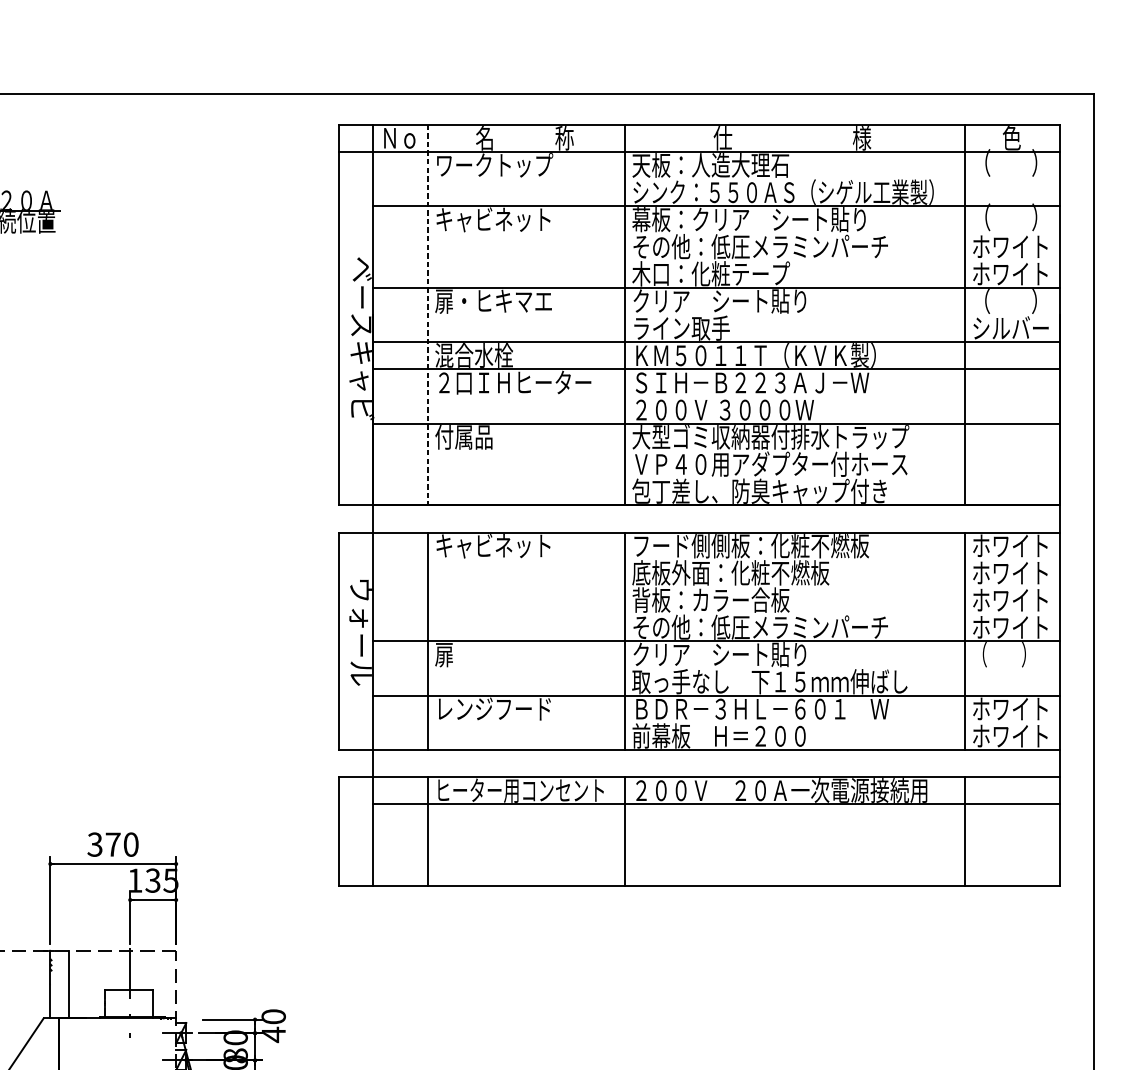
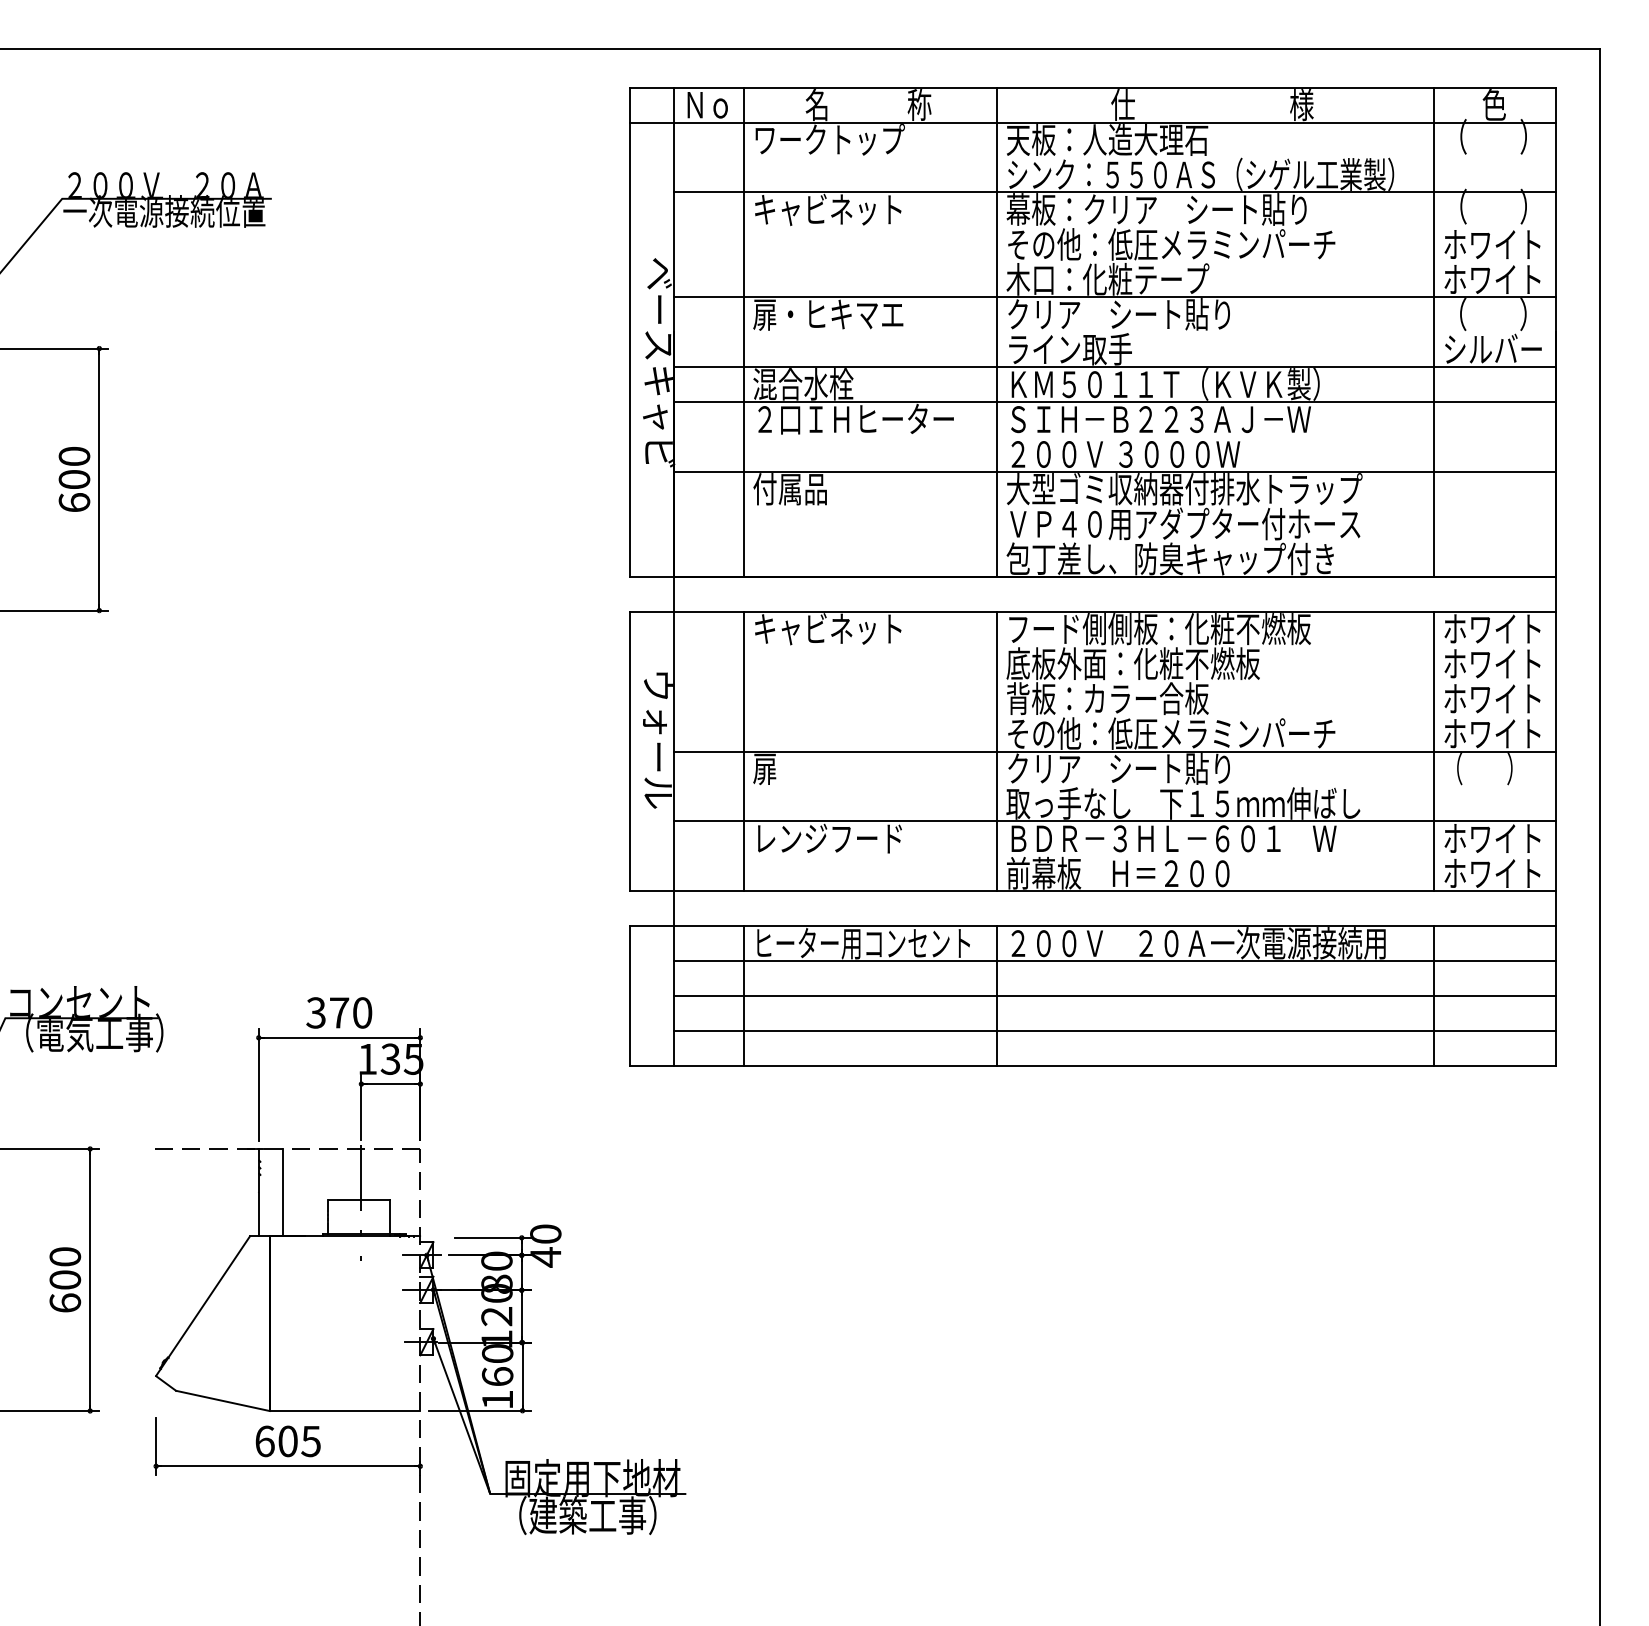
line: (427, 315) -> (743, 332), dashed -> solid
line: (716, 831) -> (1114, 996), added
line: (716, 859) -> (1114, 1031), added

